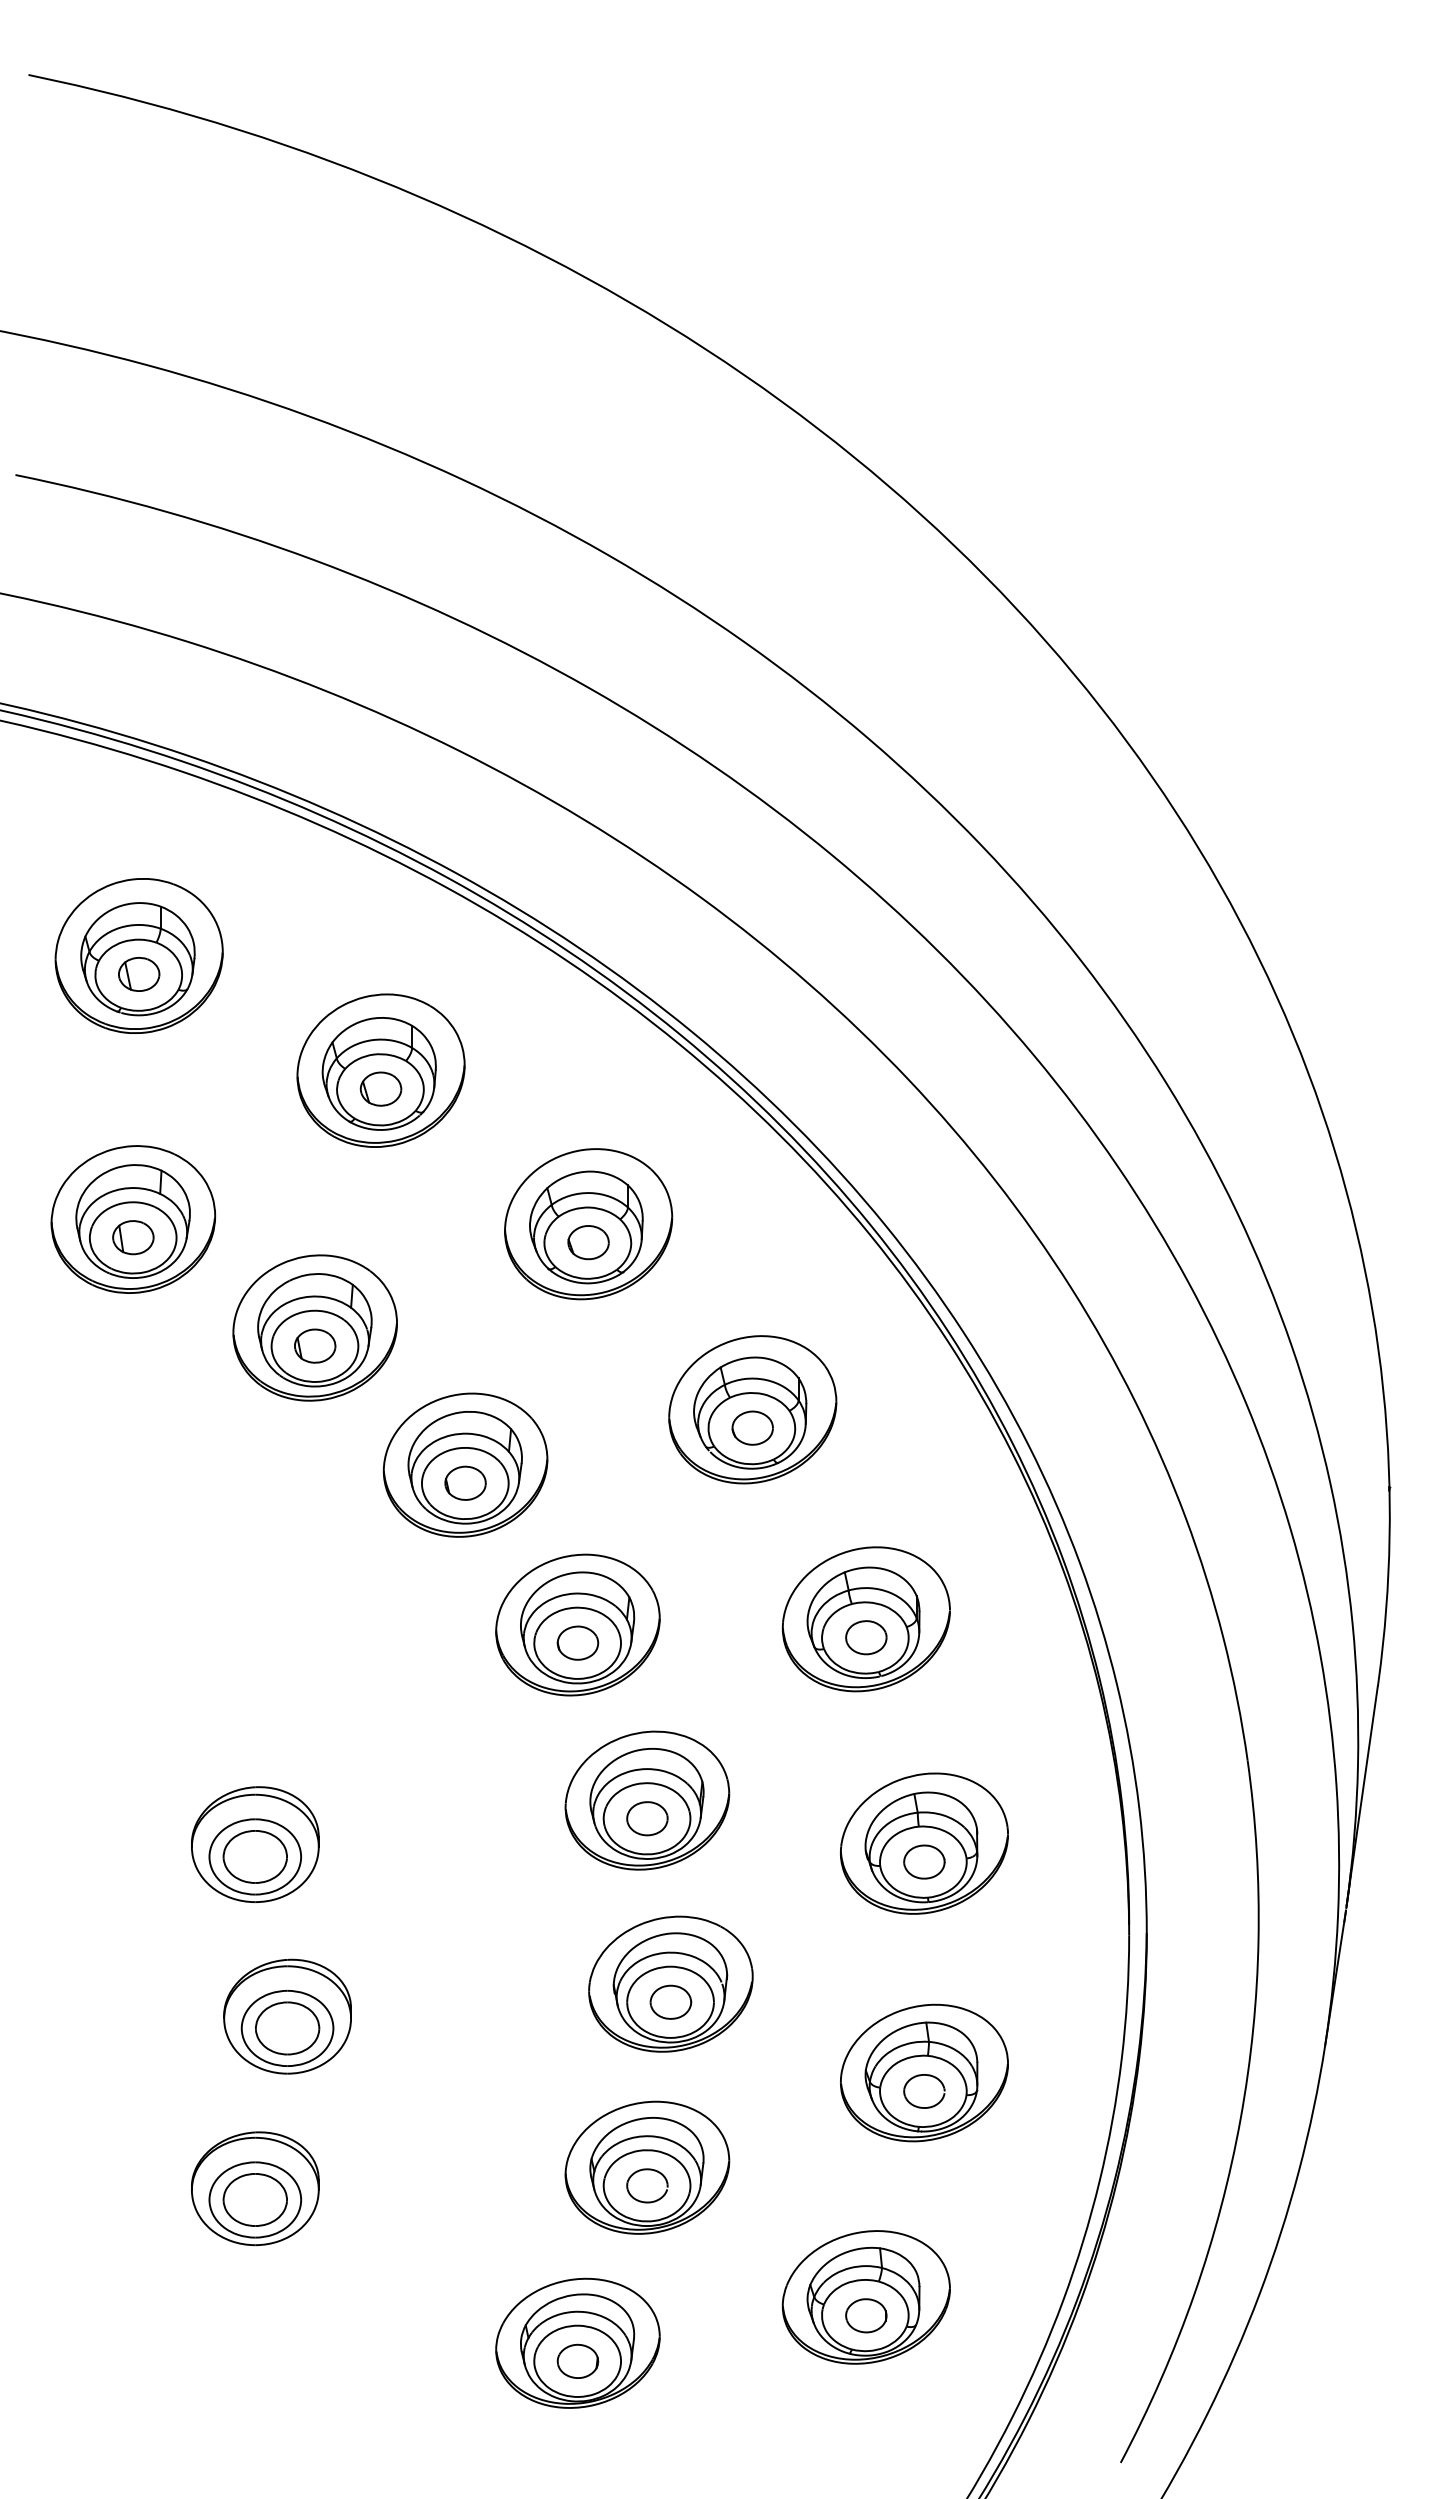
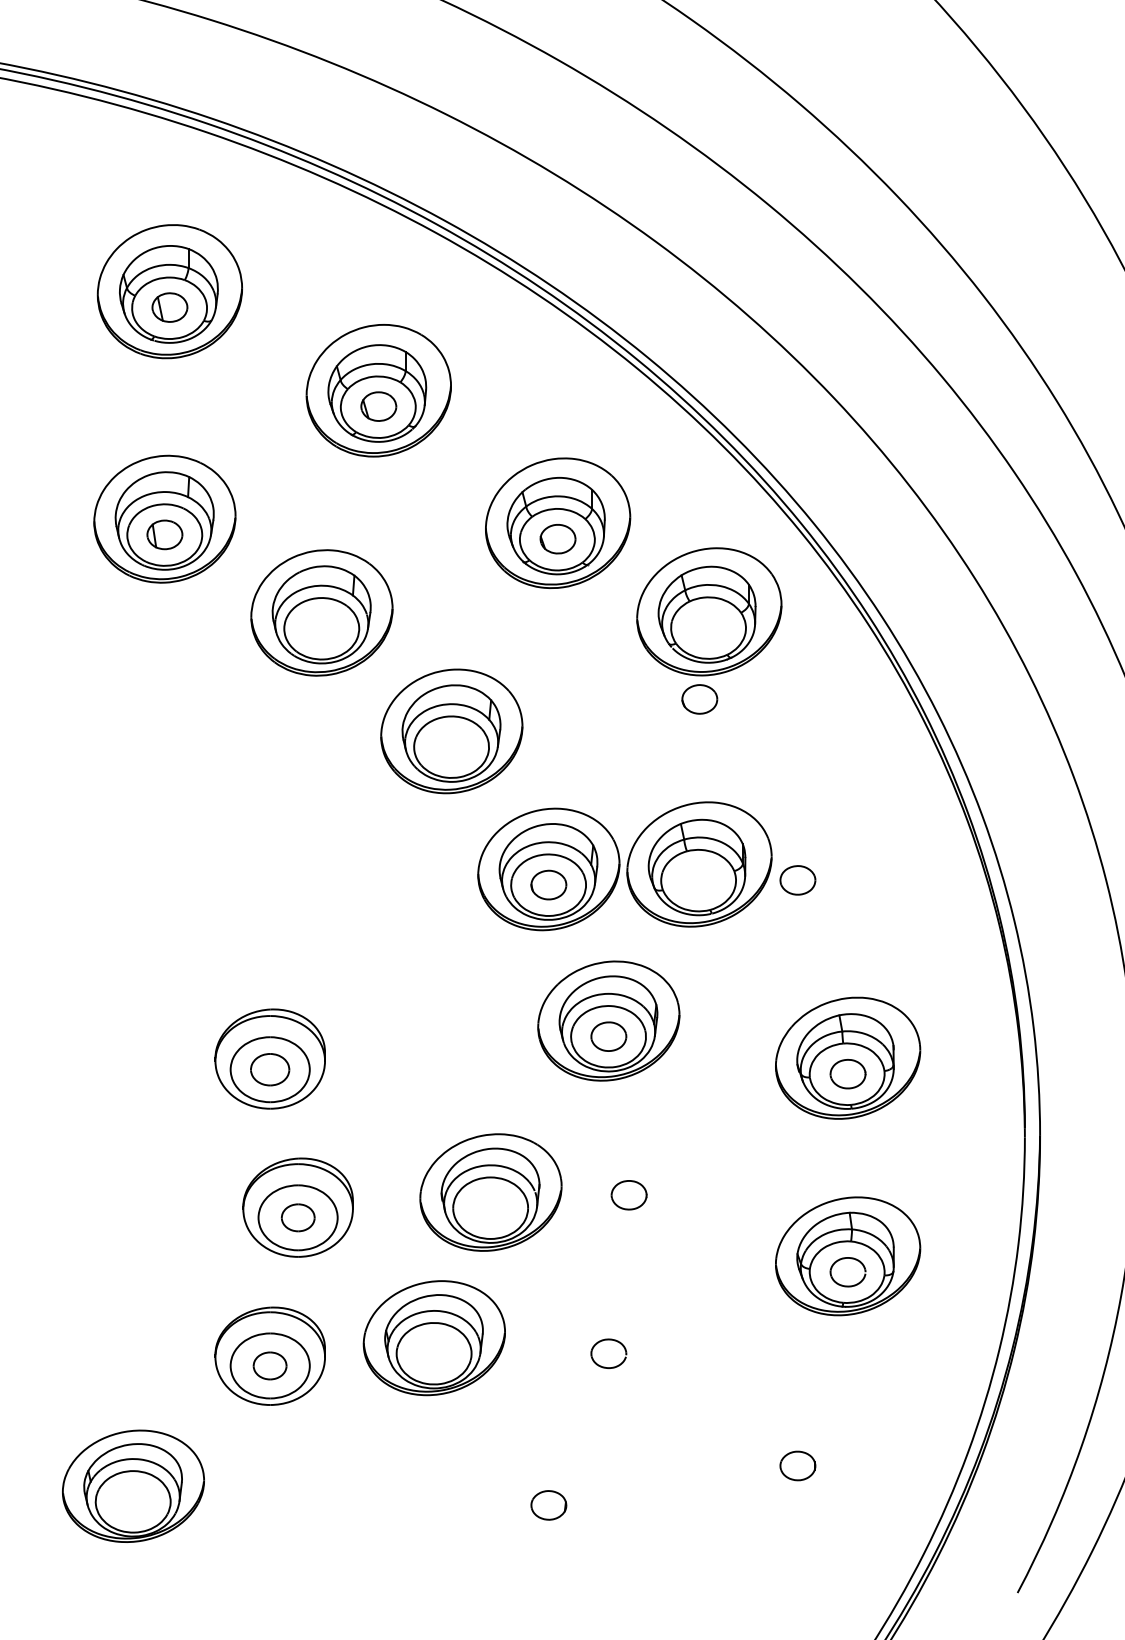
part: (315, 1345) -> (322, 628), removed
part: (752, 1409) -> (709, 611), moved
part: (465, 1482) -> (451, 746), removed
part: (865, 1619) -> (698, 864), moved
part: (254, 1856) -> (269, 1069), size x0.7
part: (670, 1983) -> (490, 1191), moved
part: (287, 2028) -> (298, 1217), size x0.6
part: (647, 2167) -> (434, 1337), moved
part: (254, 2199) -> (269, 1365), size x0.6
part: (865, 2297) -> (797, 1450), removed
part: (577, 2342) -> (133, 1485), moved

